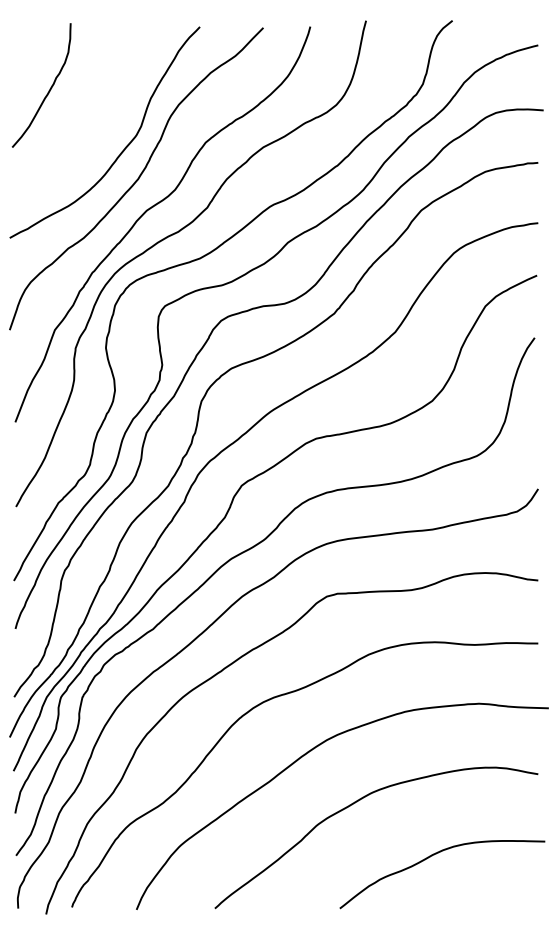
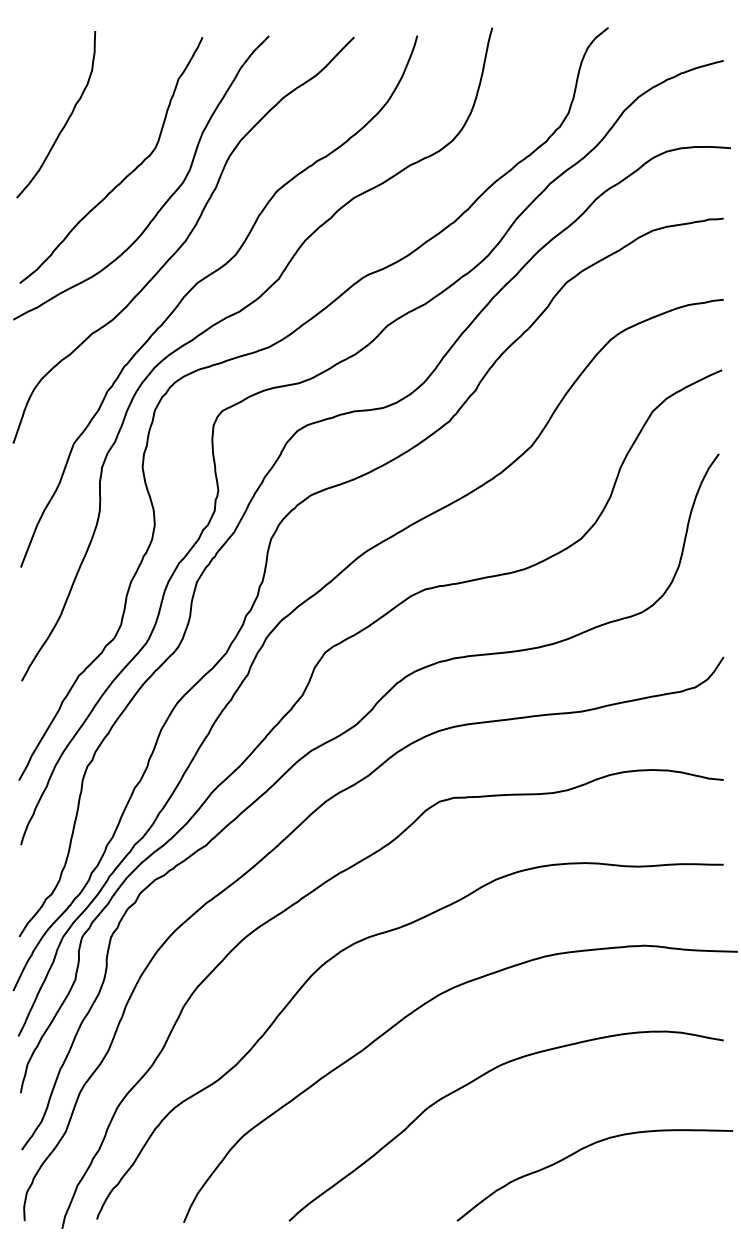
curve: (93, 130) -> (125, 175), added

